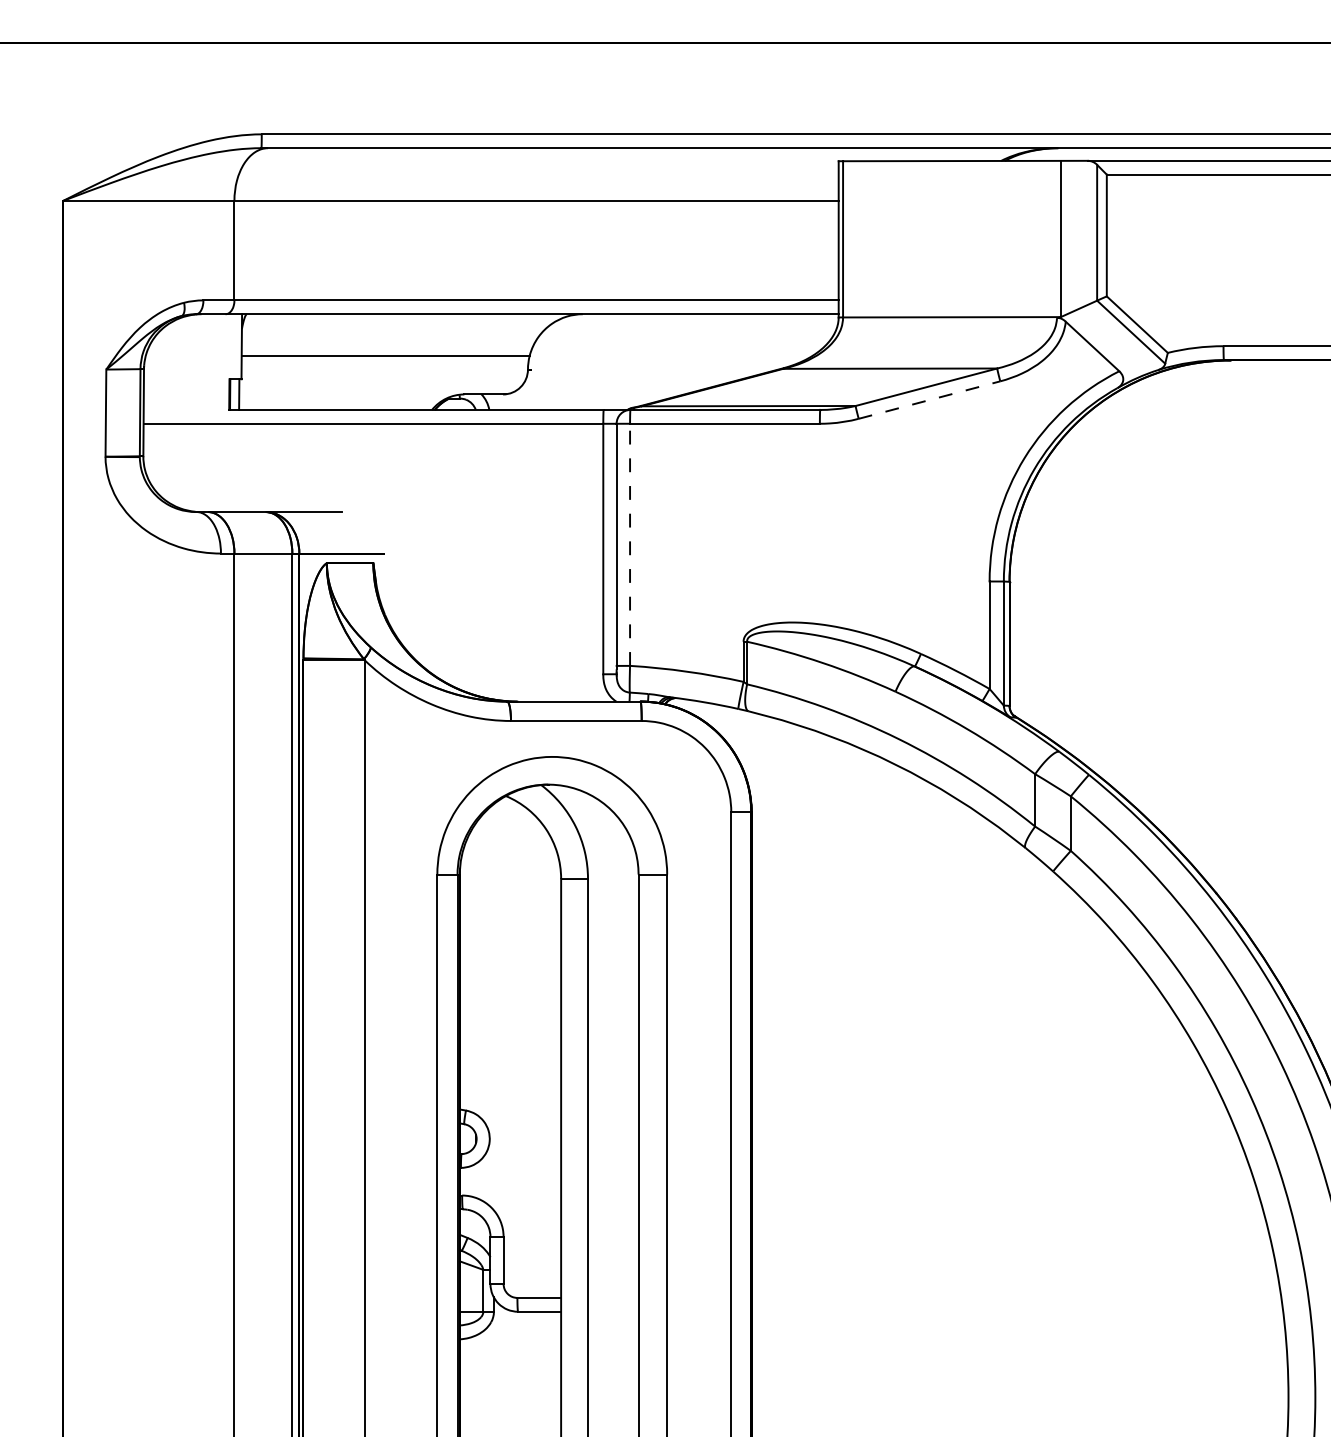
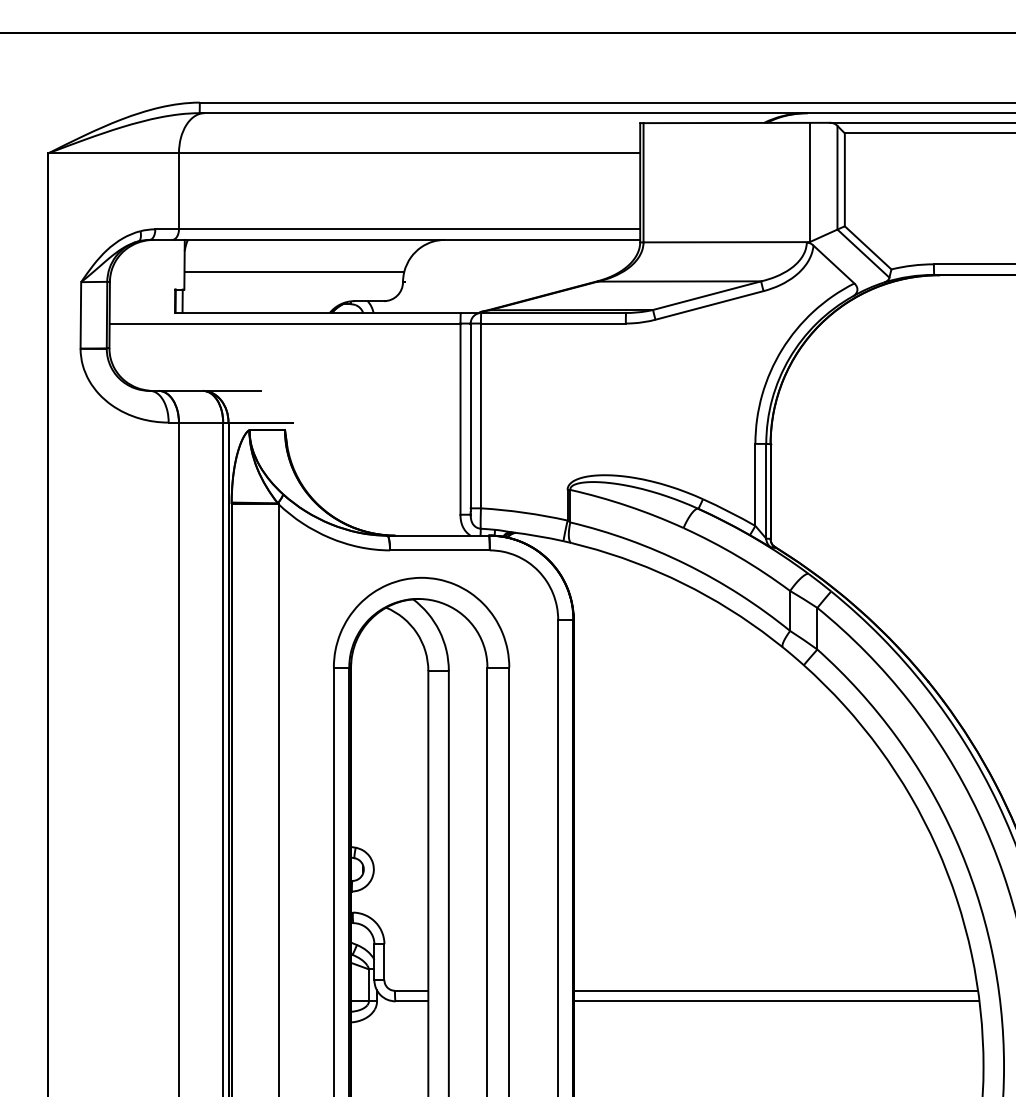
line: (929, 400) -> (709, 305), dashed -> solid
line: (629, 544) -> (480, 415), dashed -> solid
line: (1015, 1297) -> (775, 990), added
line: (1017, 1311) -> (776, 1001), added

